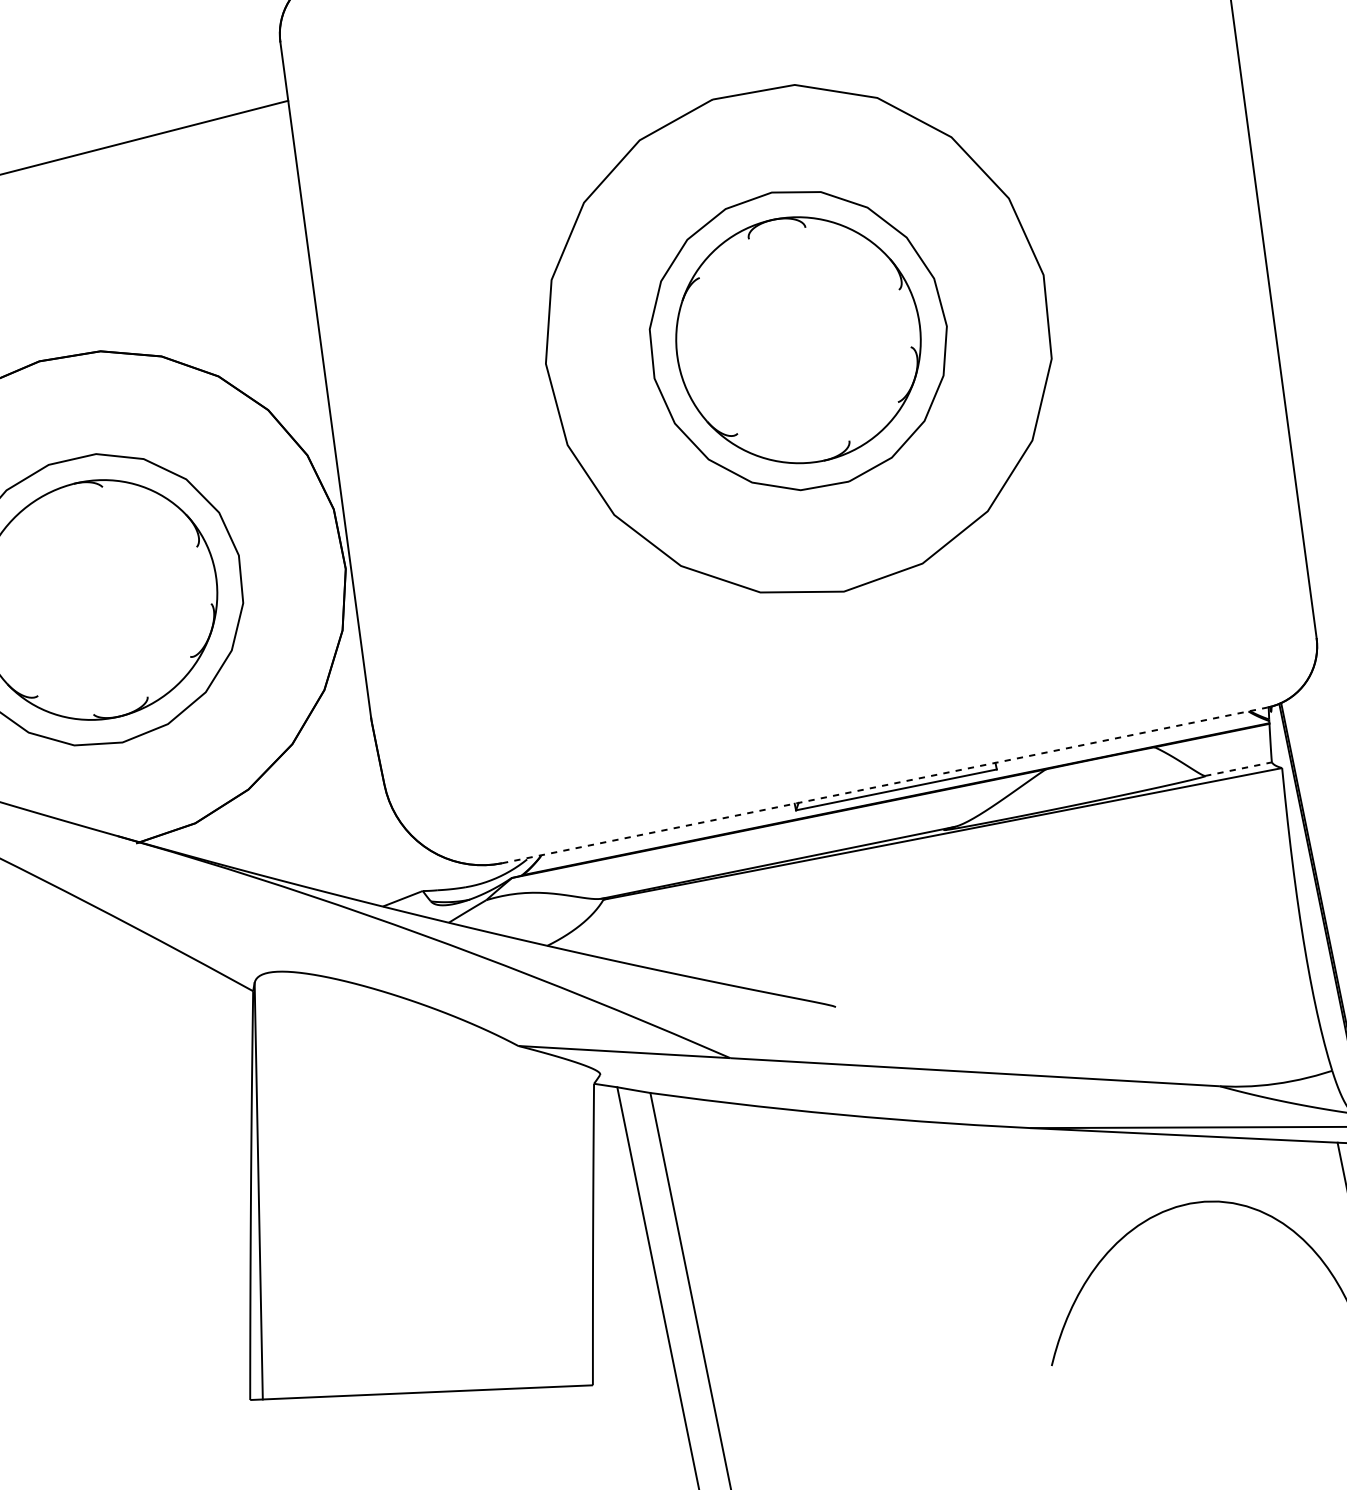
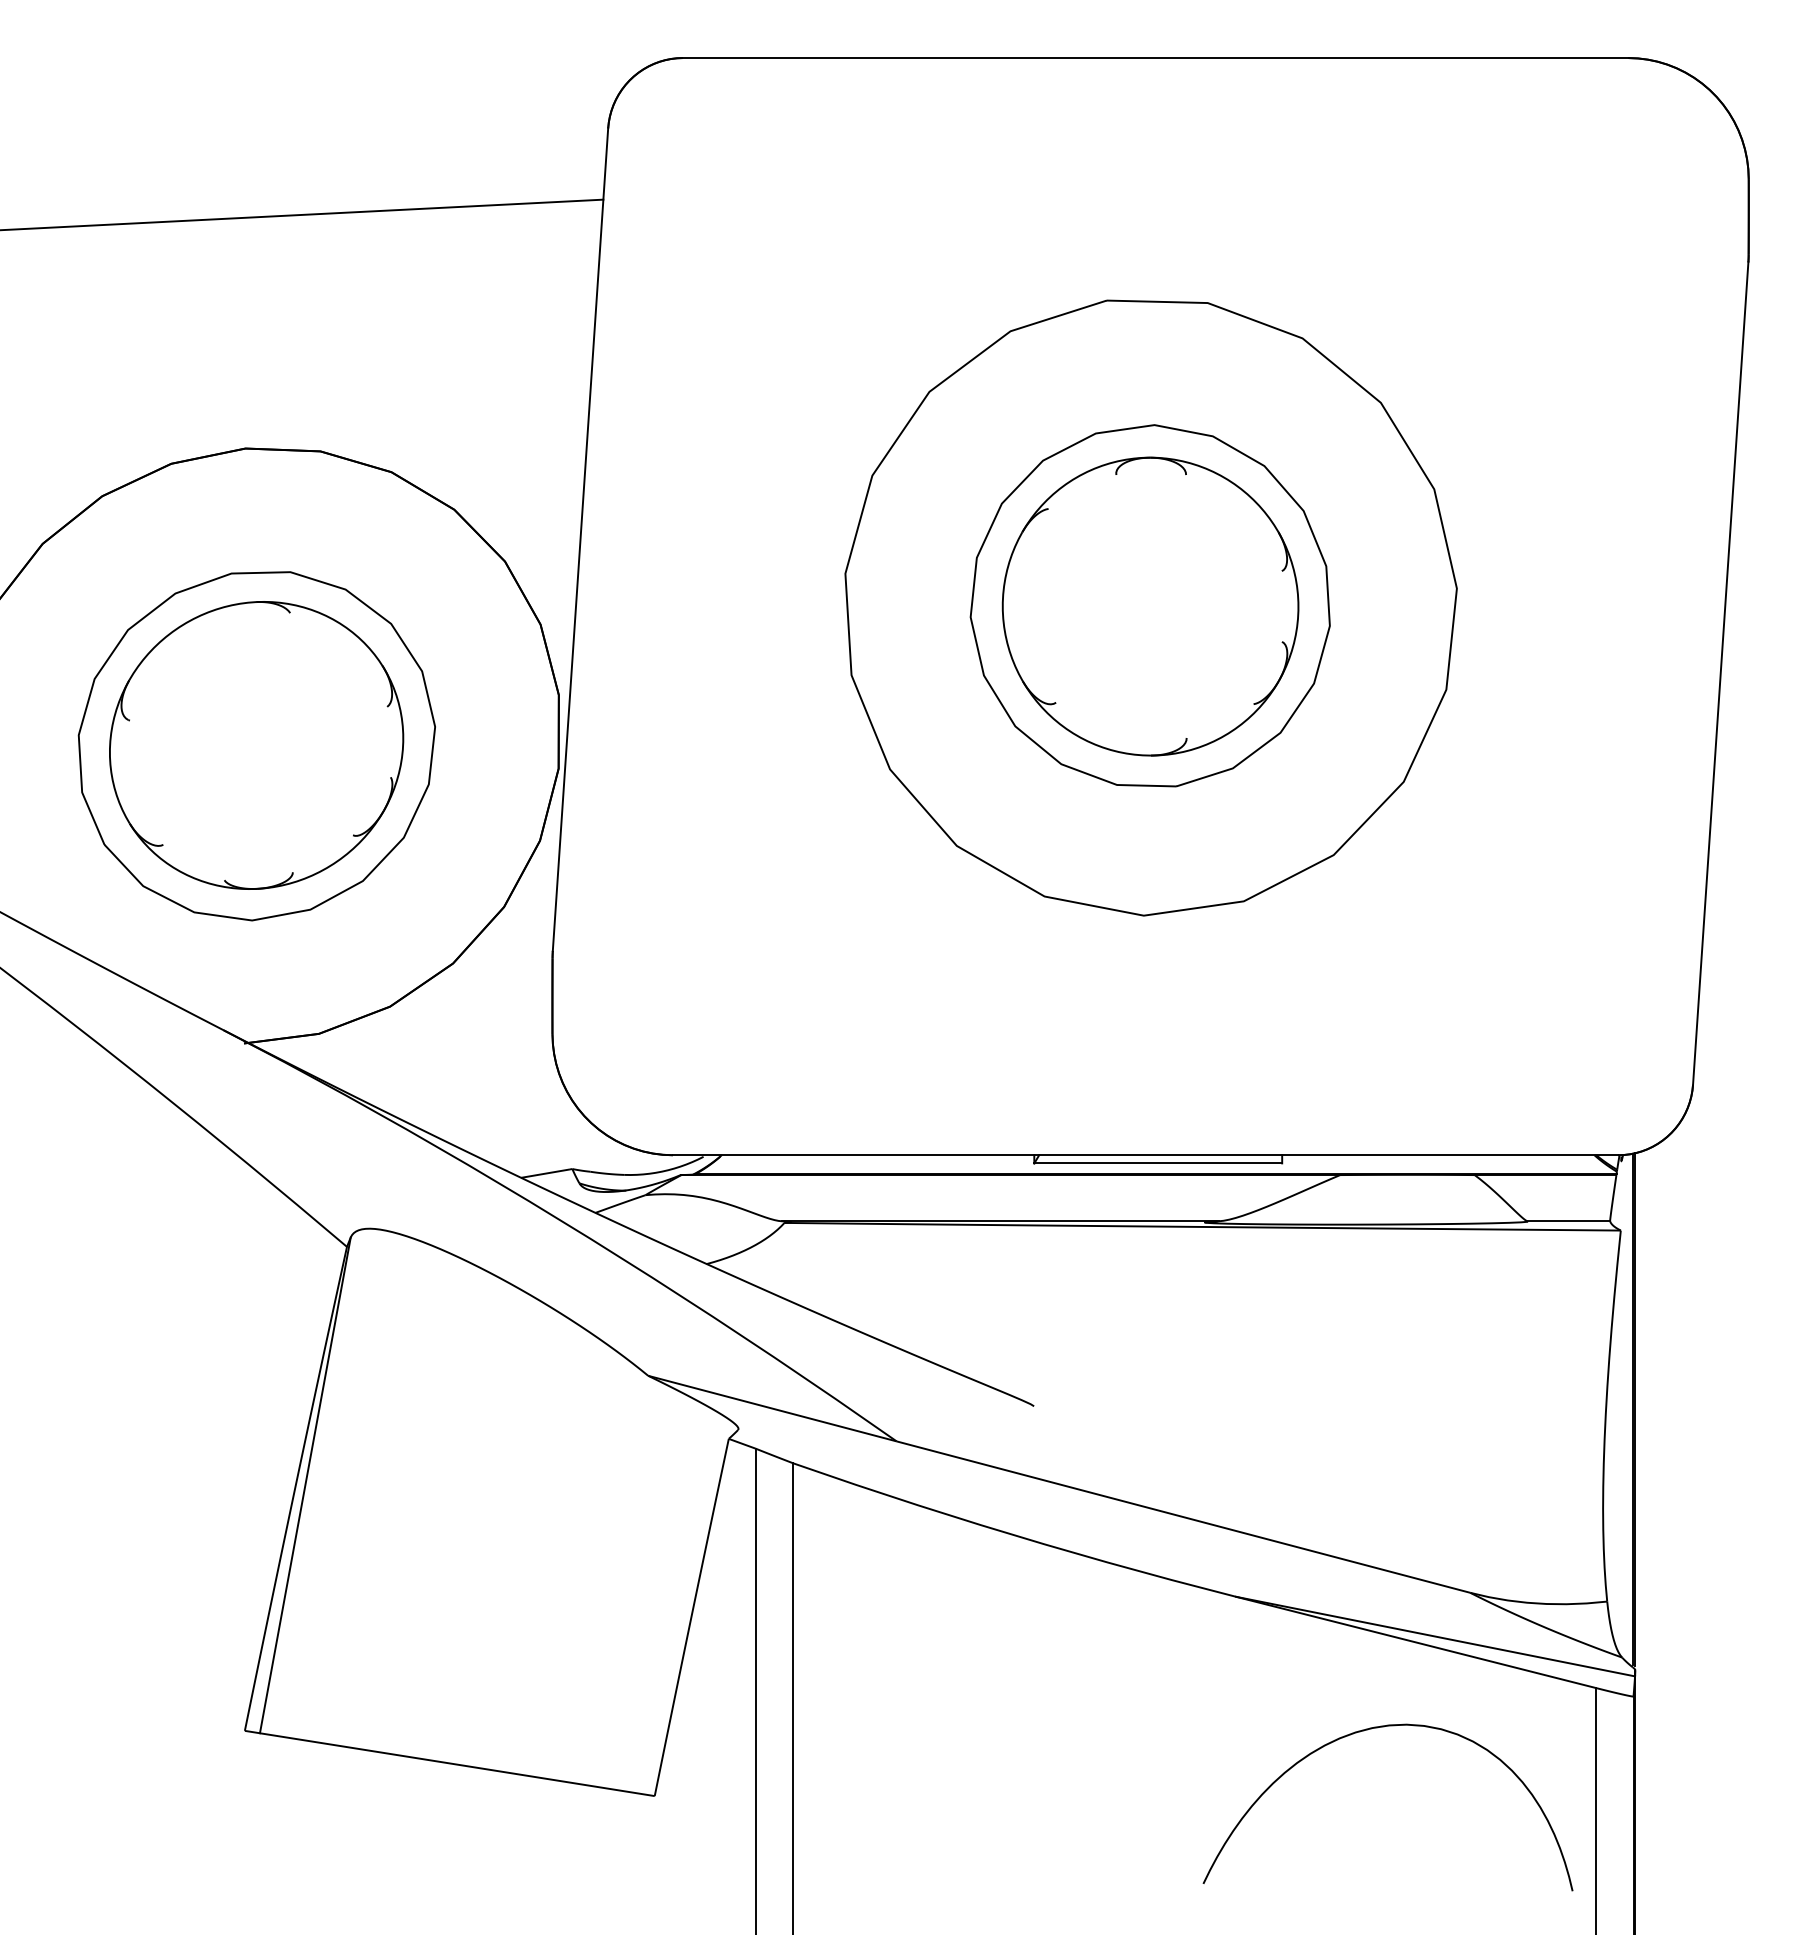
line: (1239, 769) -> (1569, 1221), dashed -> solid
line: (884, 785) -> (1145, 1155), dashed -> solid

